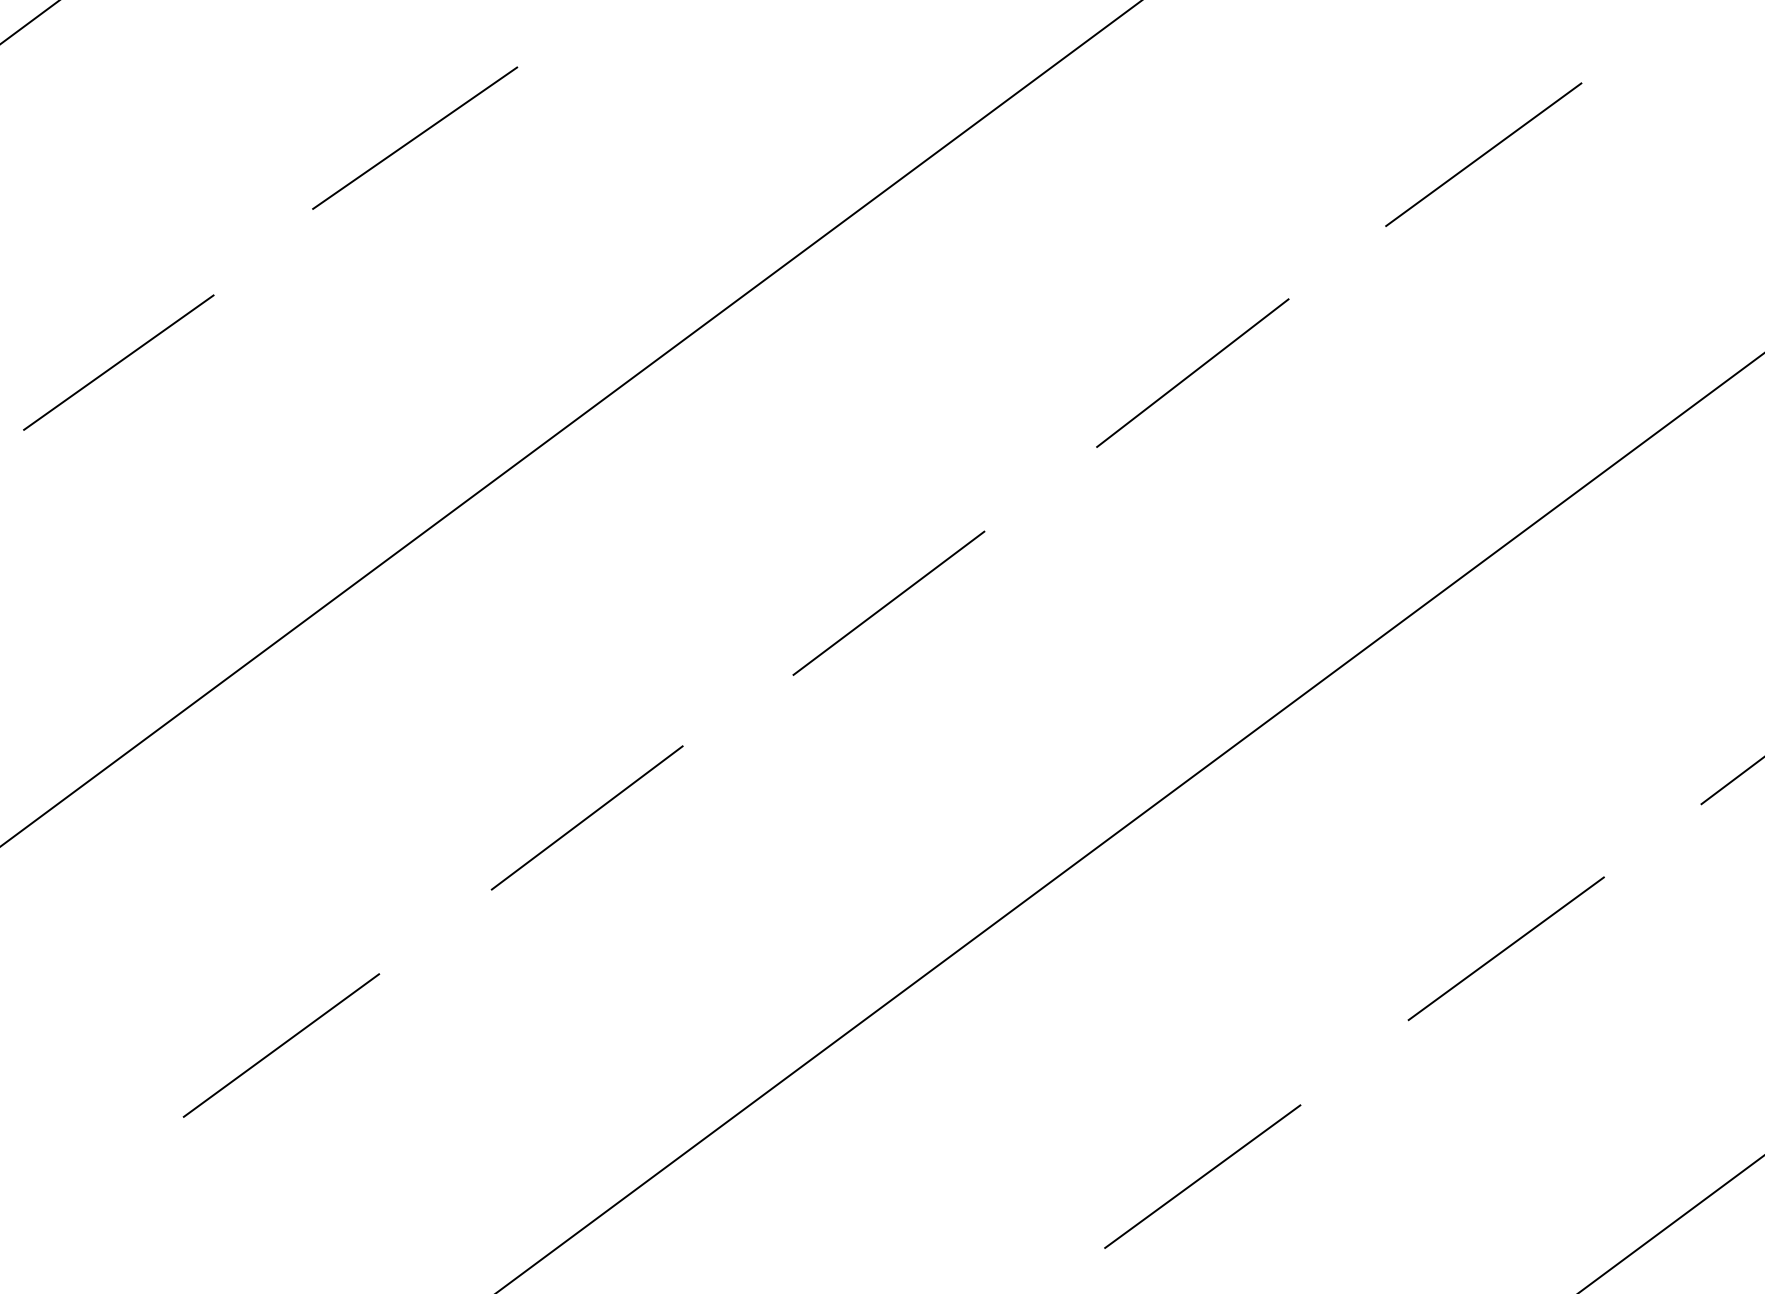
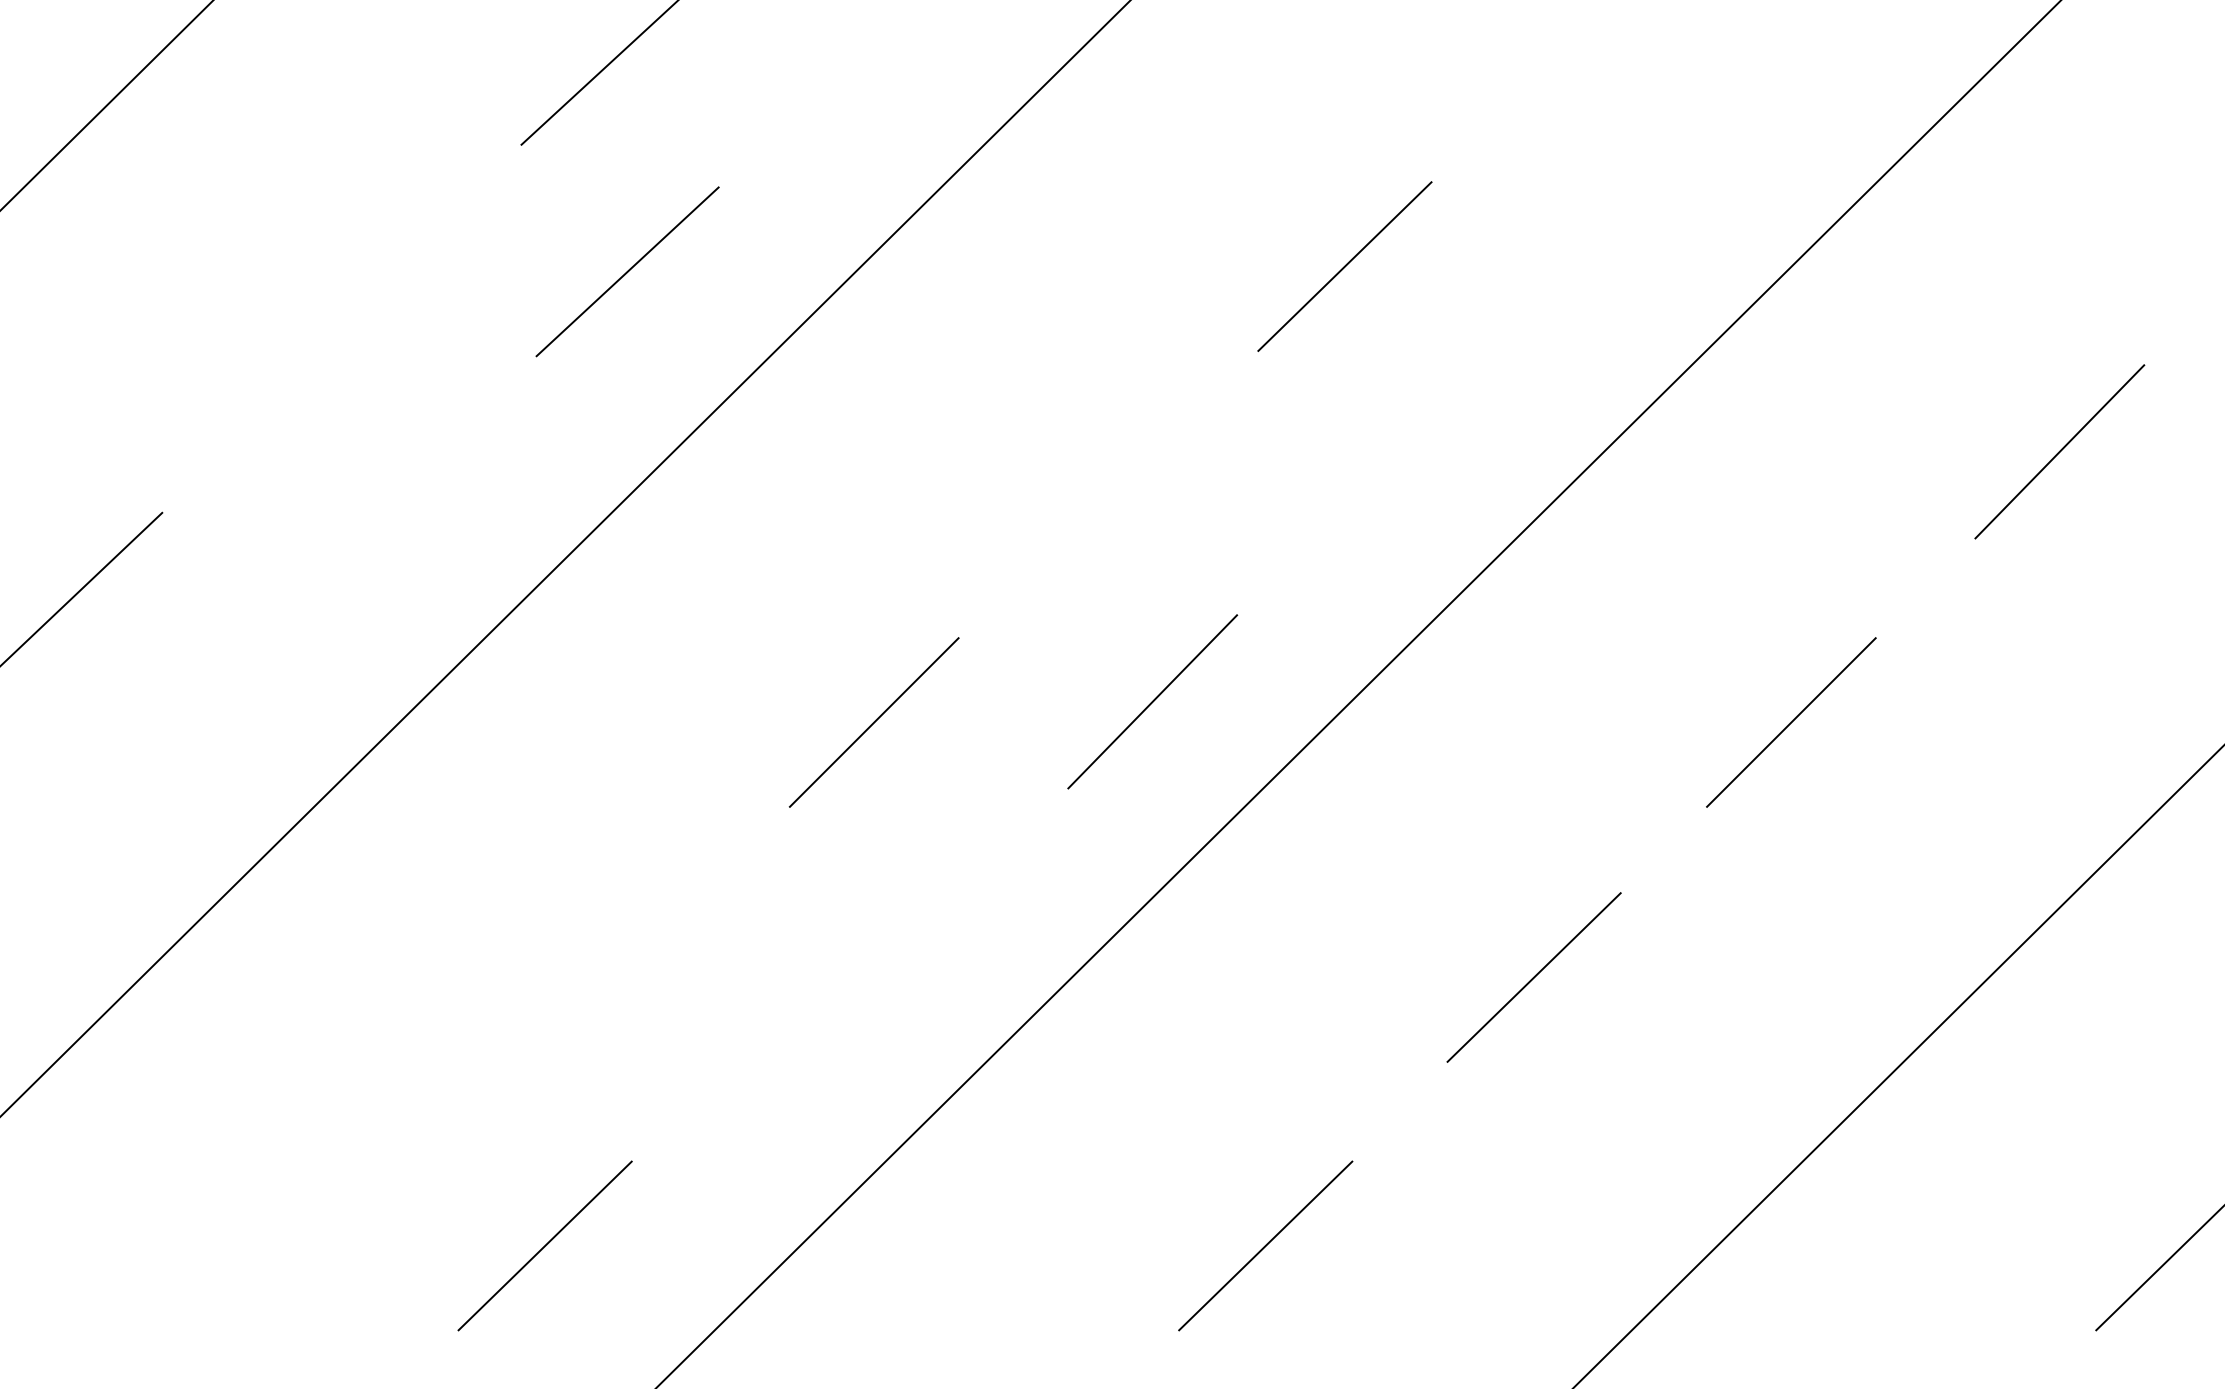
line: (415, 137) -> (627, 271), moved
line: (1483, 154) -> (1344, 266), moved
line: (1192, 372) -> (1152, 701), moved
line: (586, 817) -> (605, 977), removed
line: (280, 1045) -> (544, 1245), moved

